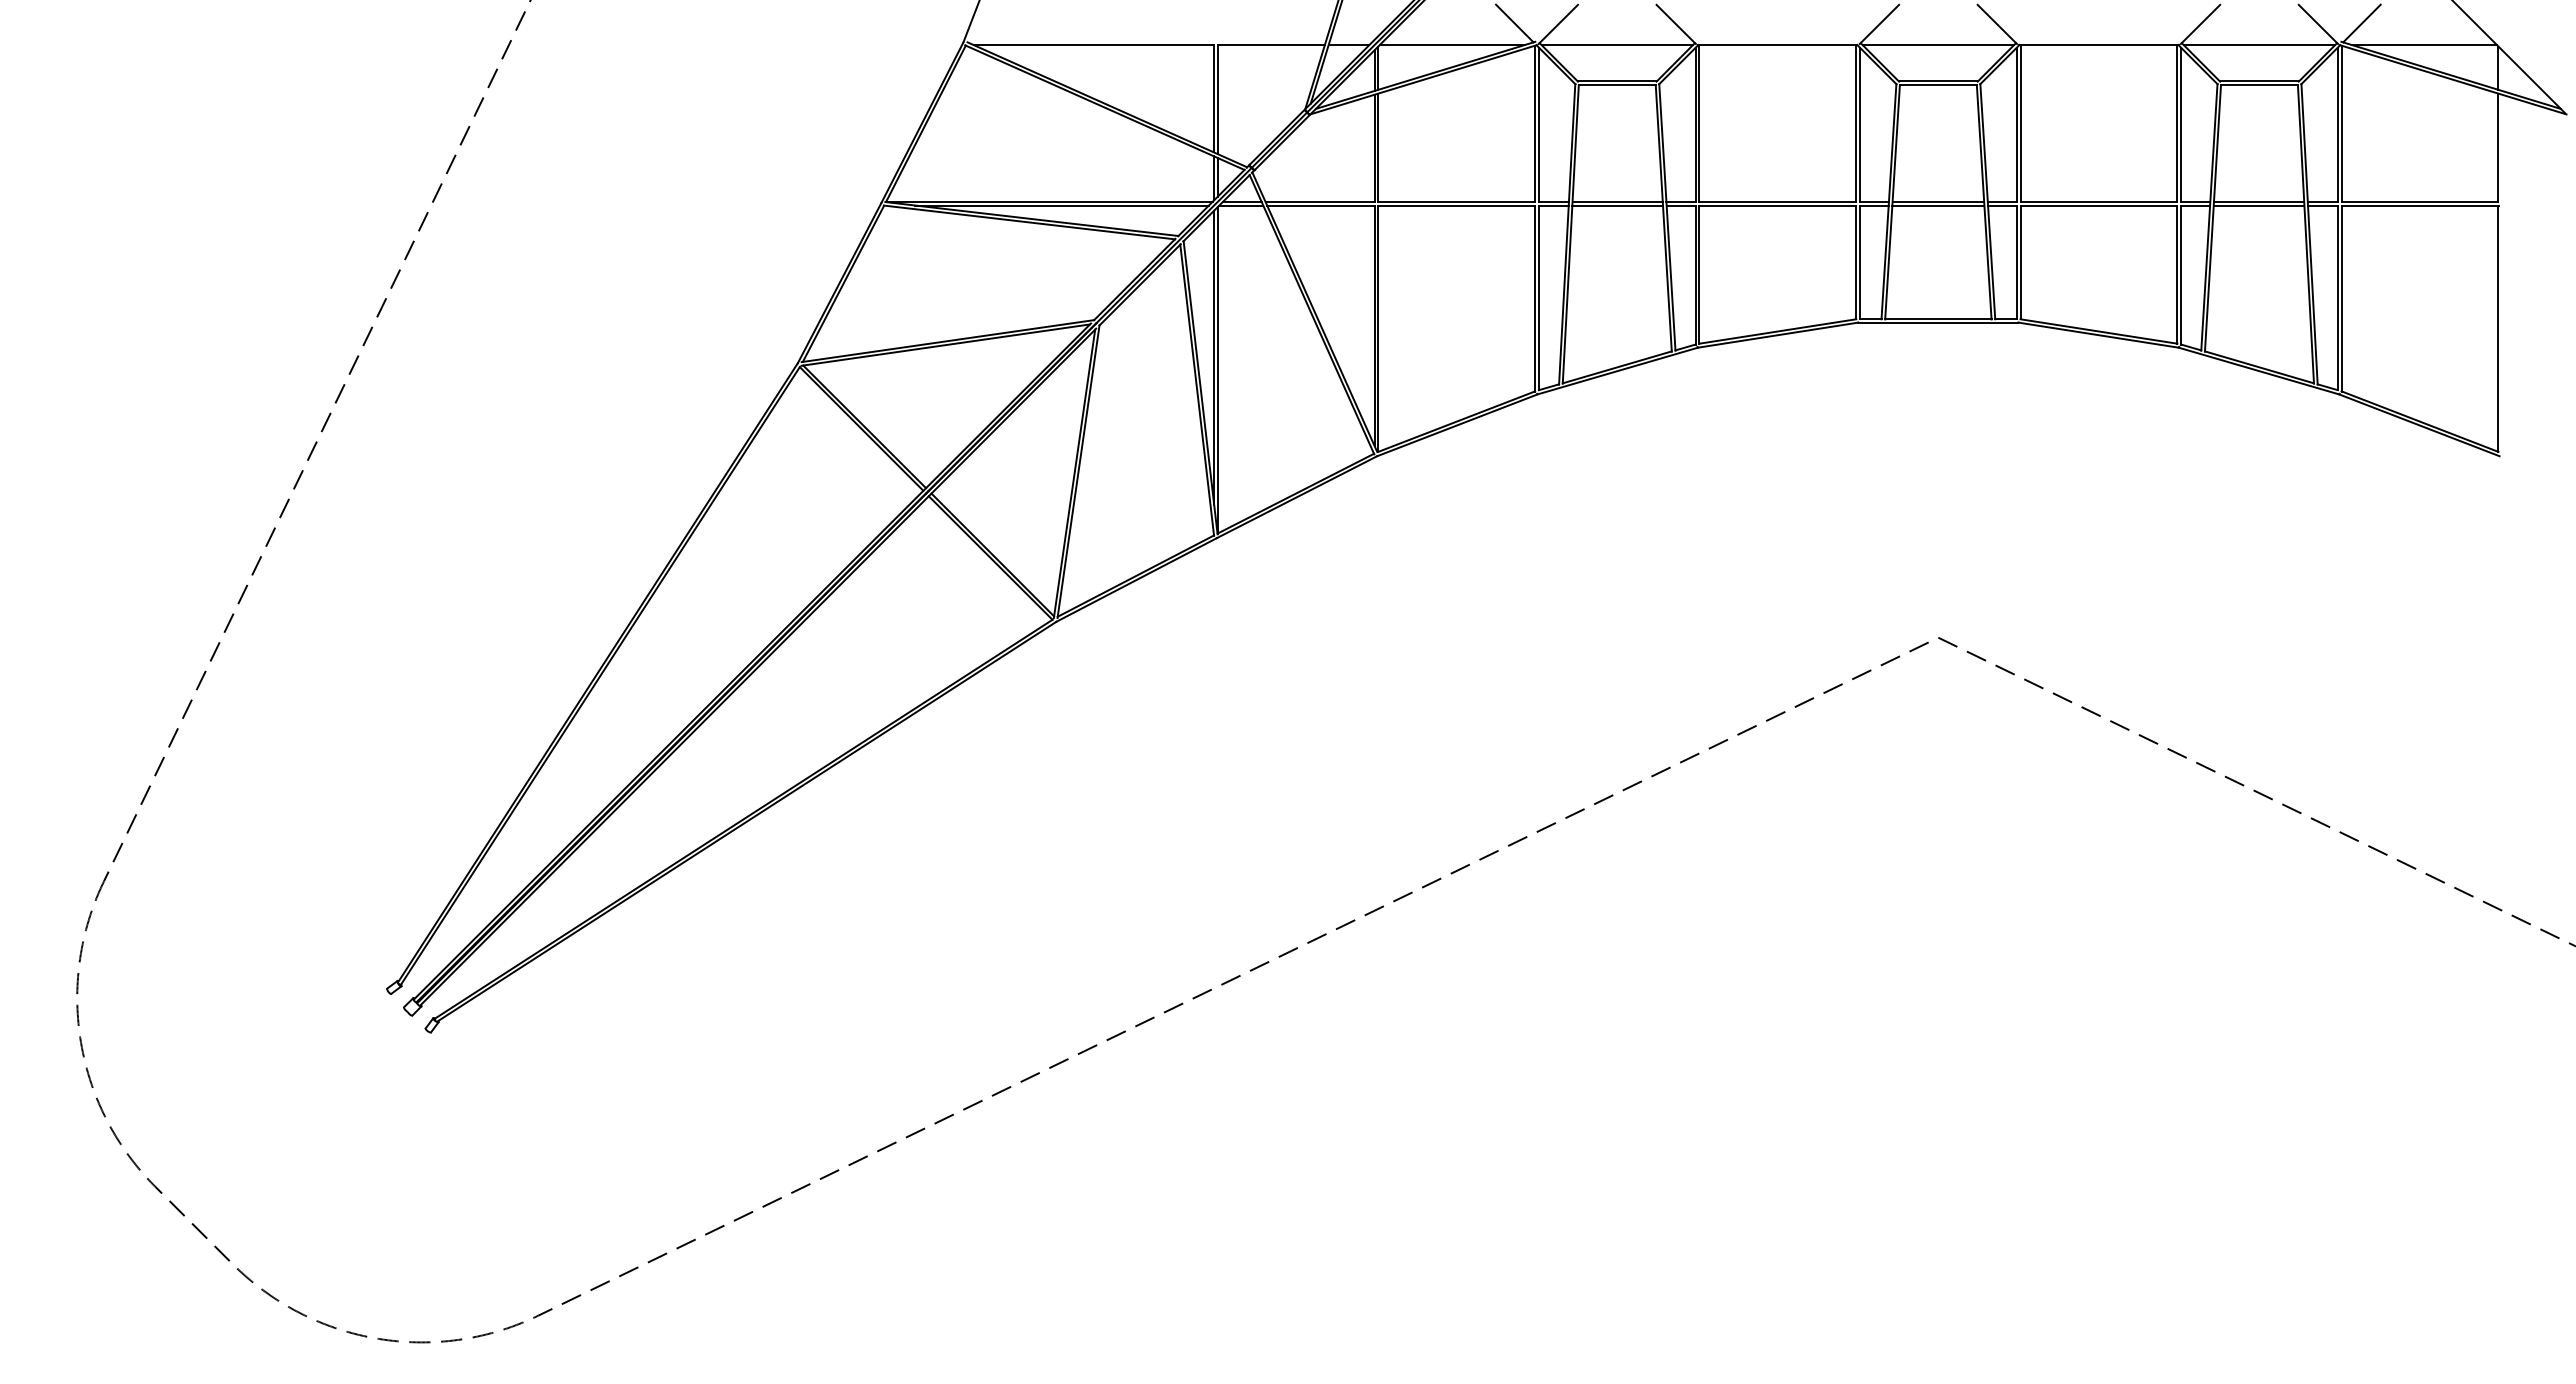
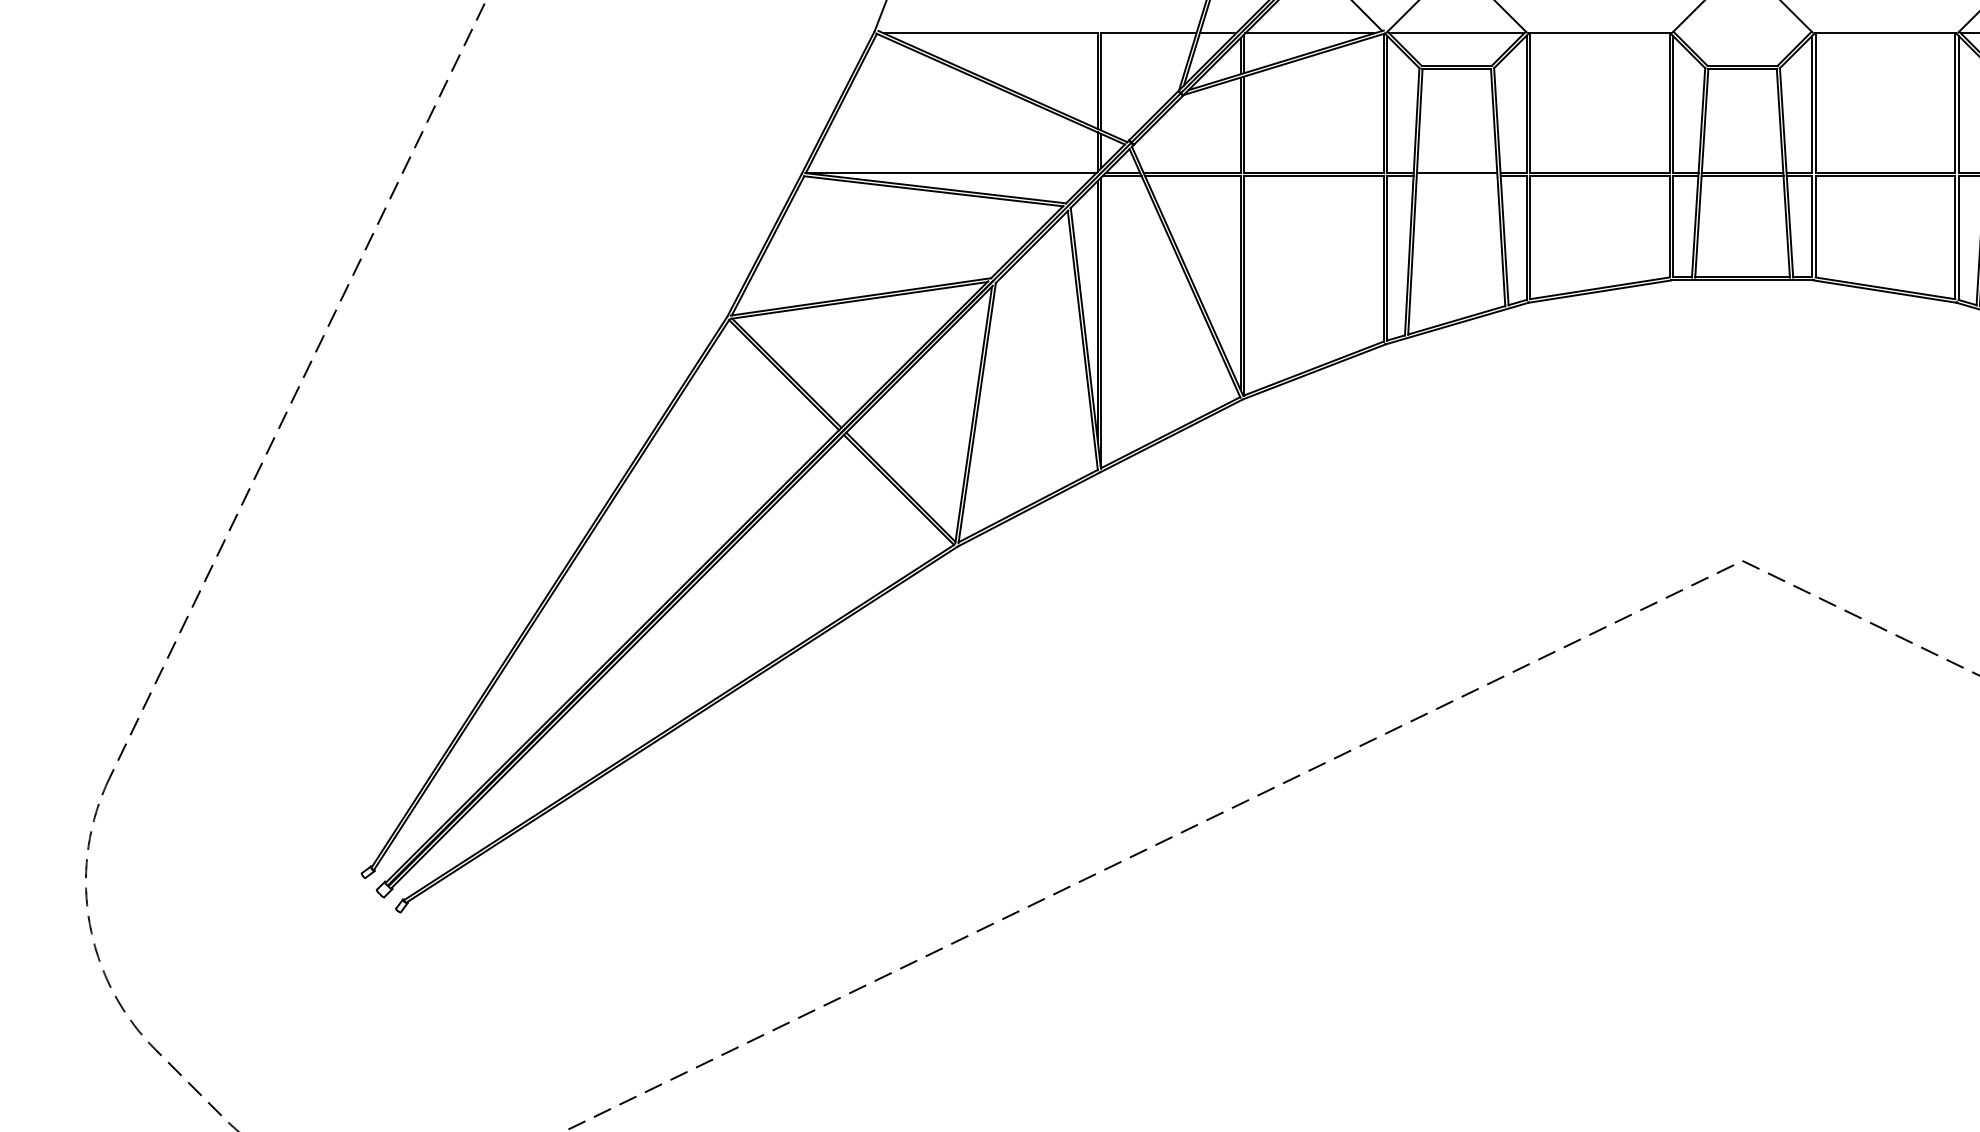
line: (1938, 45) -> (1742, 33), removed
line: (1061, 205) -> (962, 176), removed
line: (1617, 205) -> (1456, 176), removed

